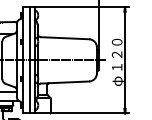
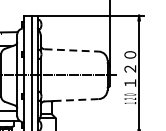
line: (65, 38) -> (72, 50), solid -> dashed
text: (117, 81) -> (130, 99), φ -> １２０
line: (69, 82) -> (76, 100), solid -> dashed

